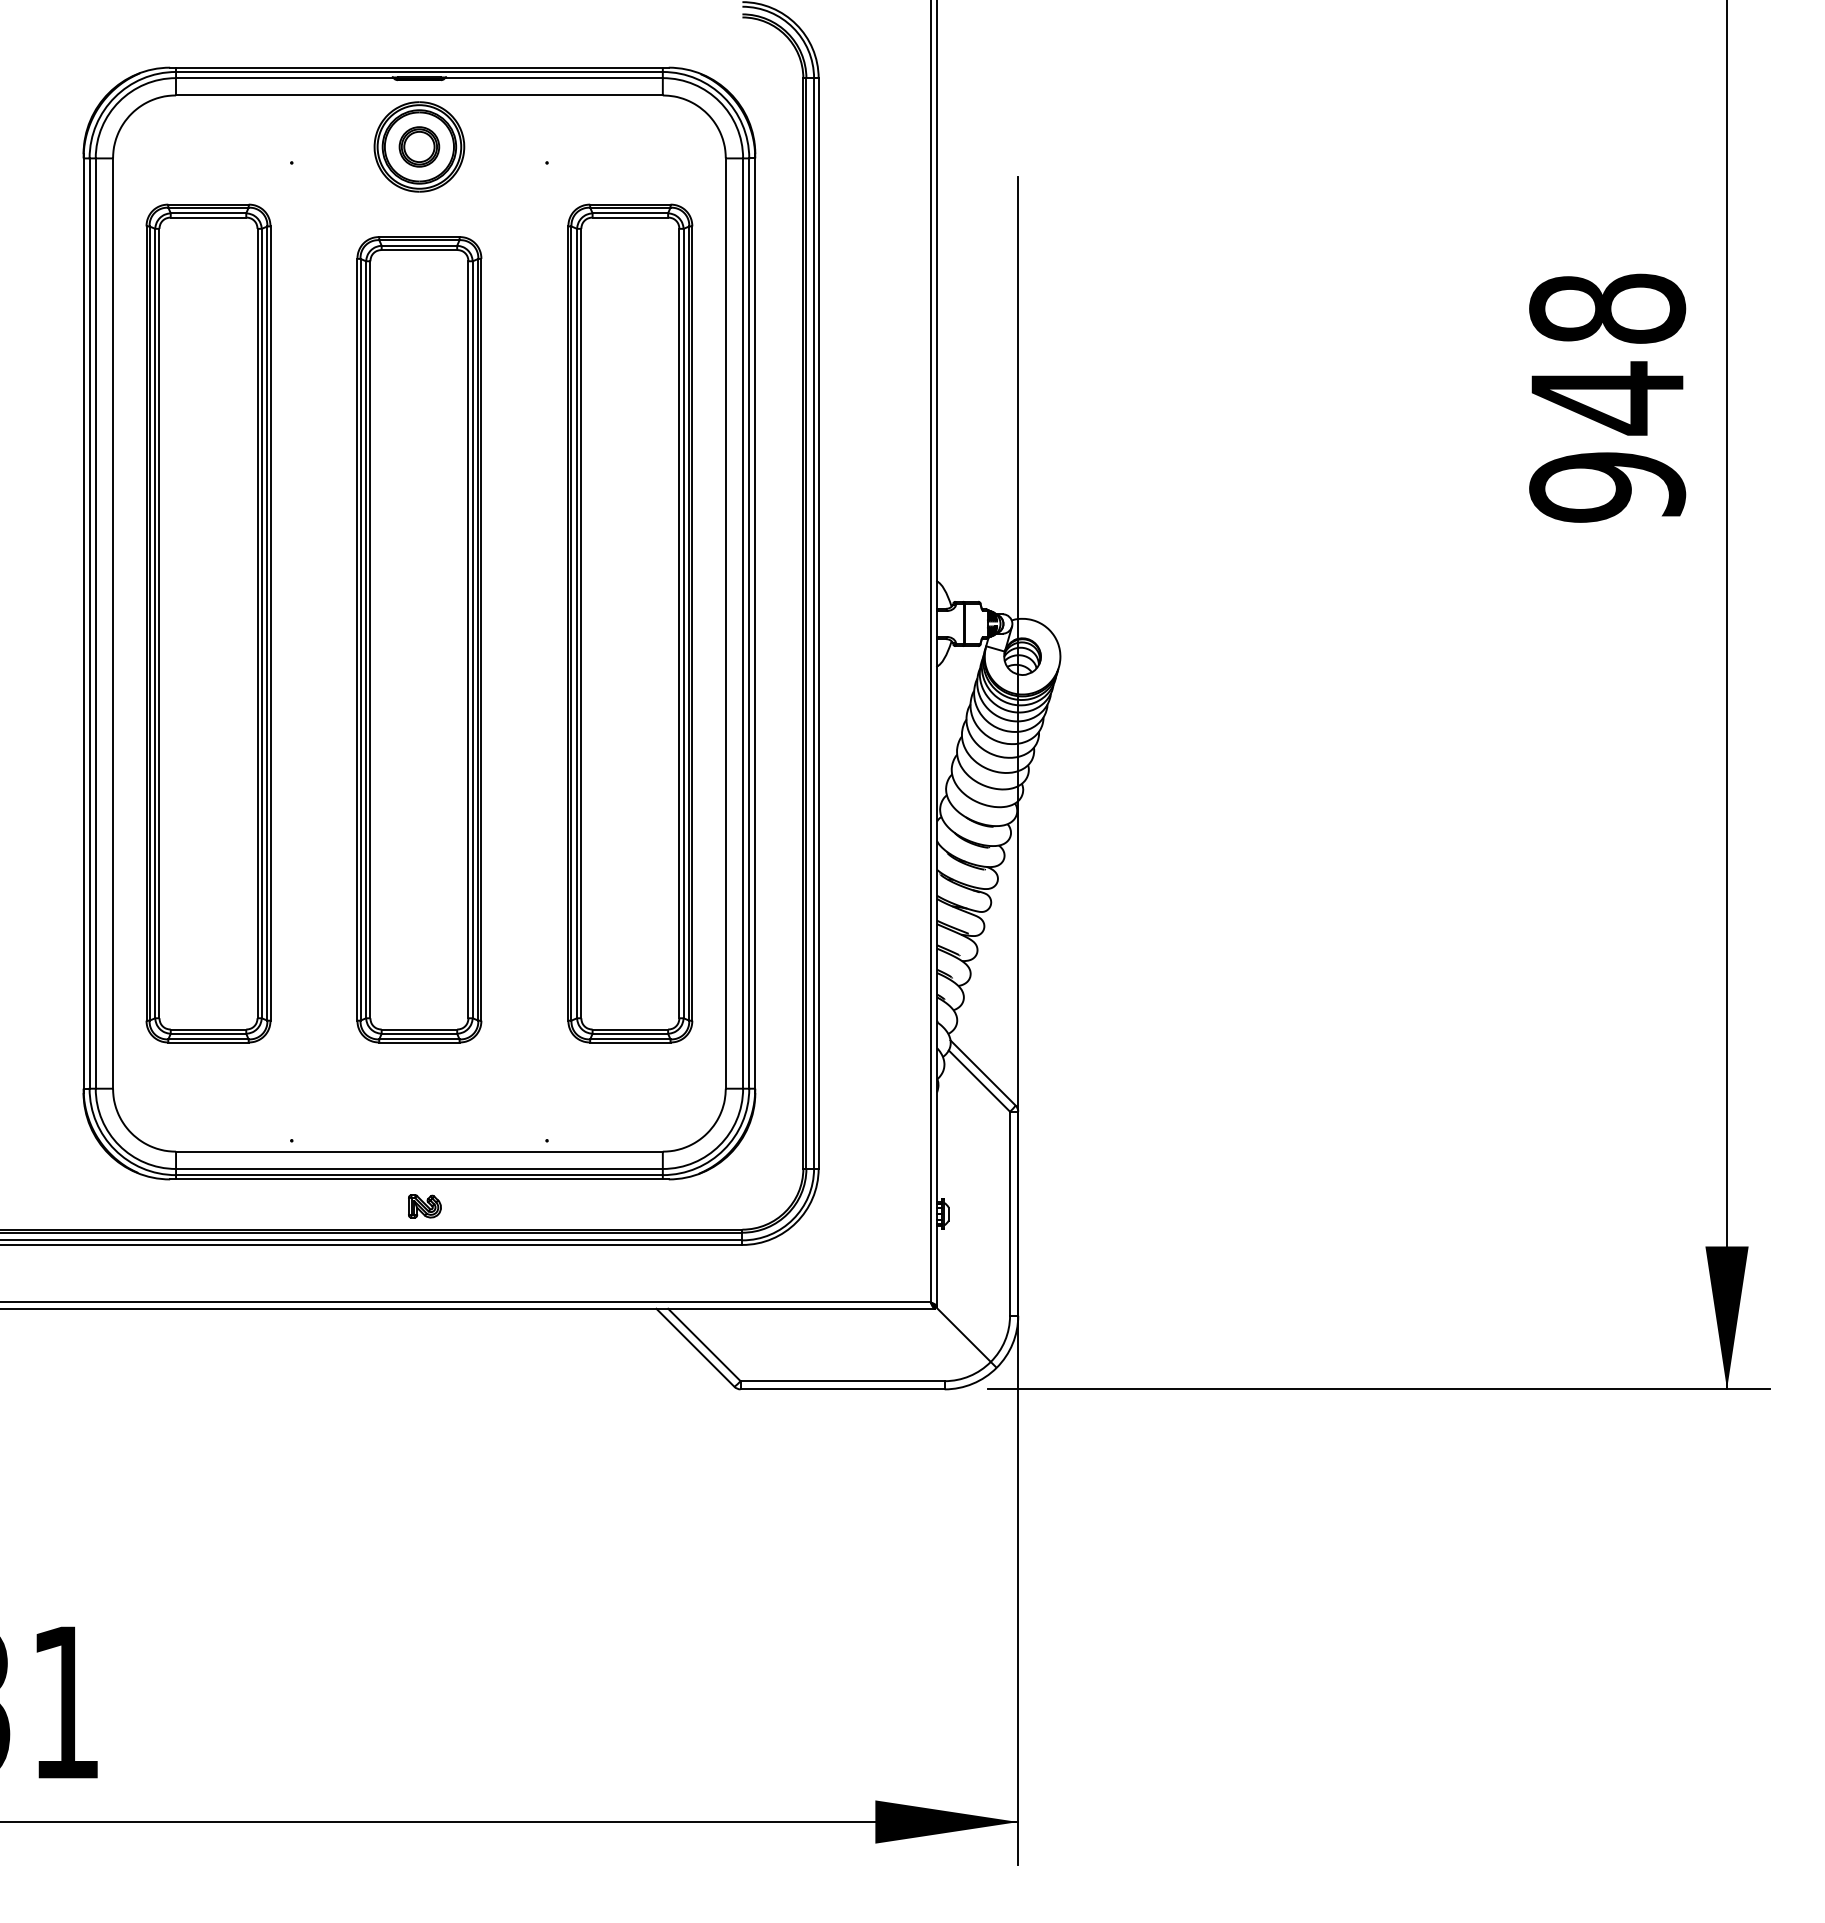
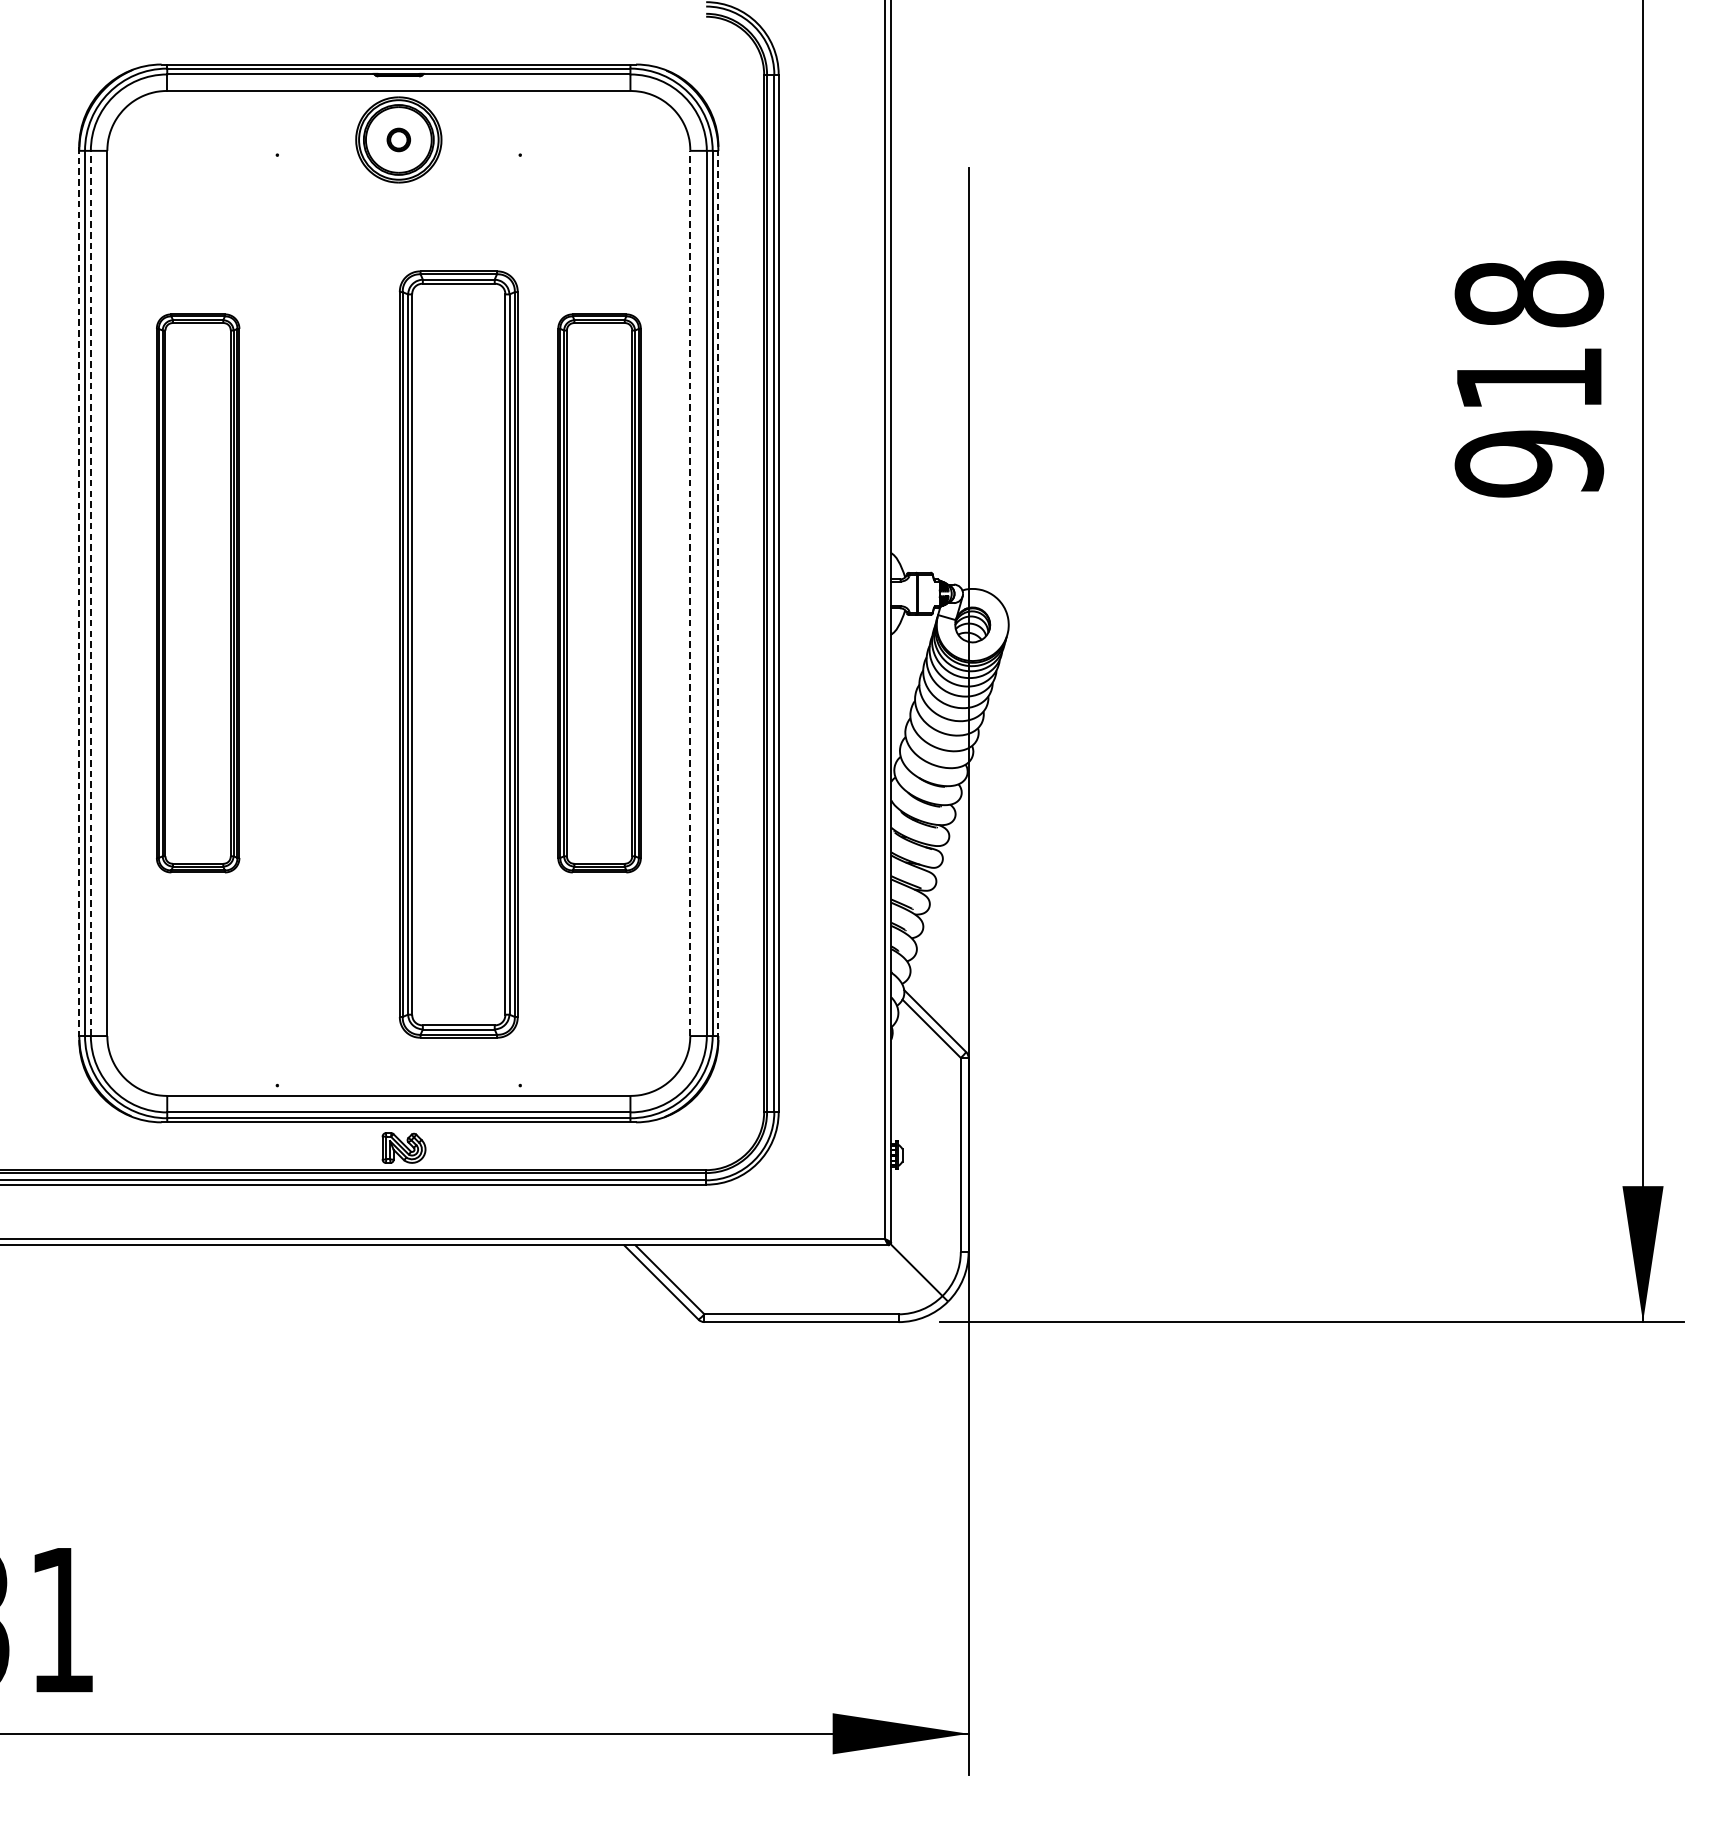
part: (419, 146) -> (398, 139), size x0.6
text: (1607, 398) -> (1529, 379), 948 -> 918
line: (95, 623) -> (90, 593), solid -> dashed
part: (208, 623) -> (198, 593), size x0.7
part: (630, 623) -> (599, 593), size x0.7
line: (725, 623) -> (690, 593), solid -> dashed
line: (755, 623) -> (718, 593), solid -> dashed
line: (83, 624) -> (79, 594), solid -> dashed
part: (419, 639) -> (458, 654), moved
part: (424, 1206) -> (403, 1148), size x1.4

